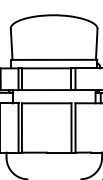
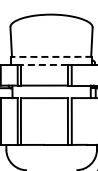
line: (54, 59) -> (51, 56), solid -> dashed
line: (45, 67) -> (43, 64), solid -> dashed

